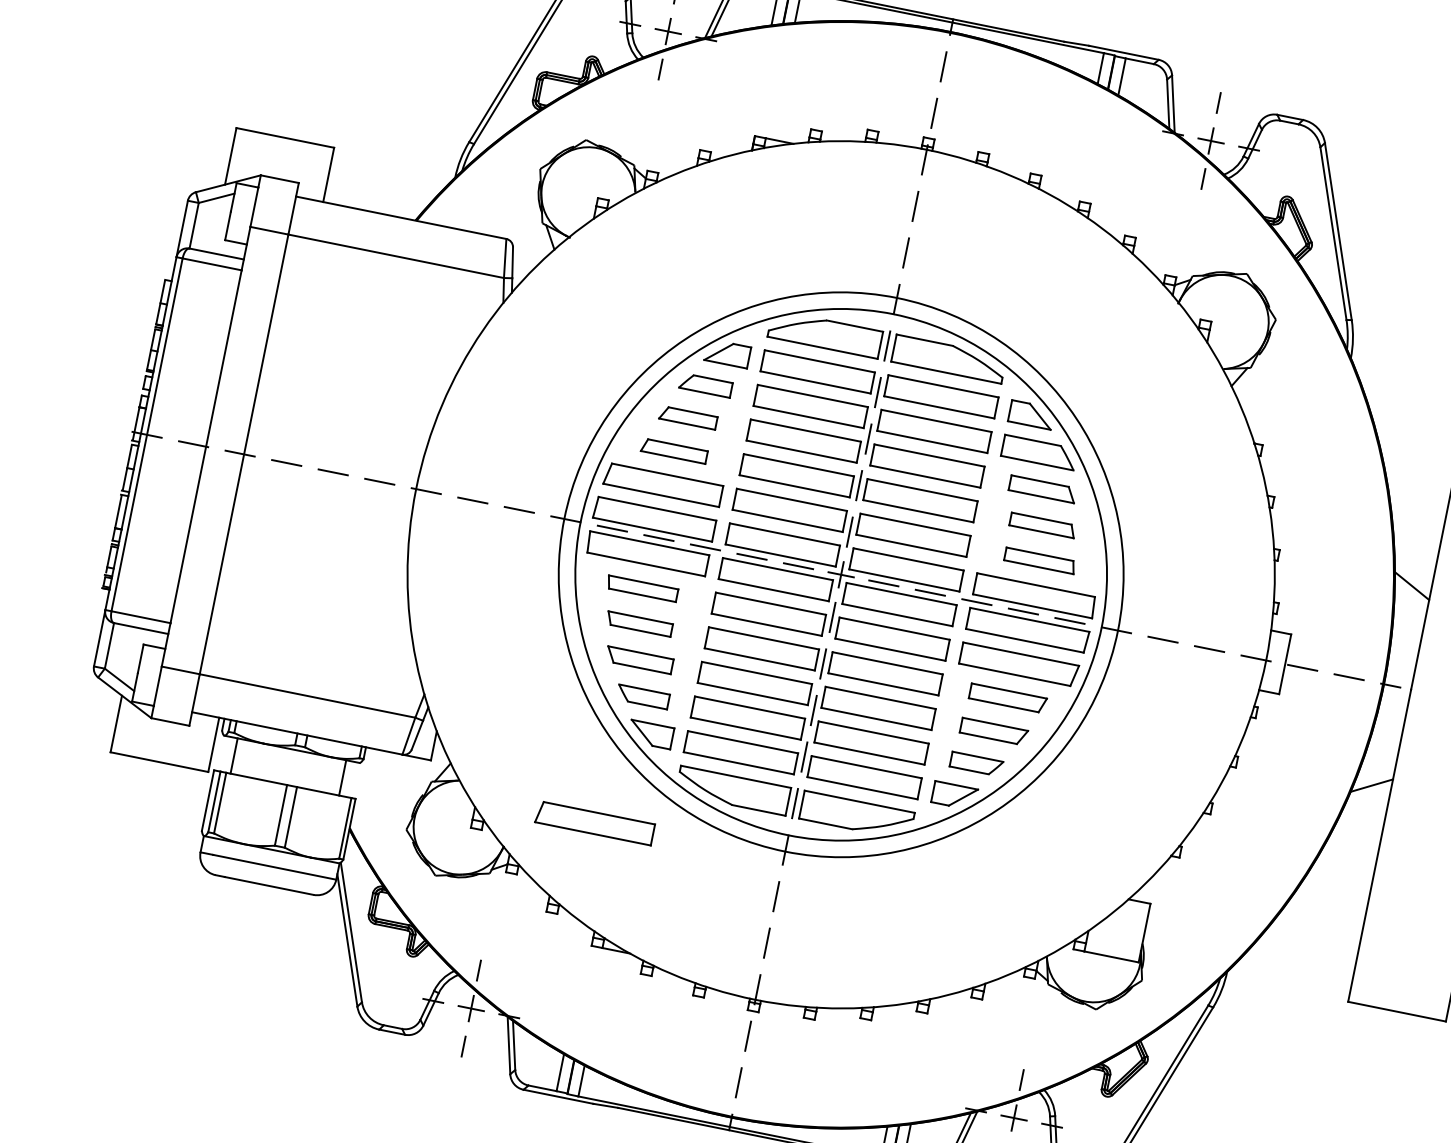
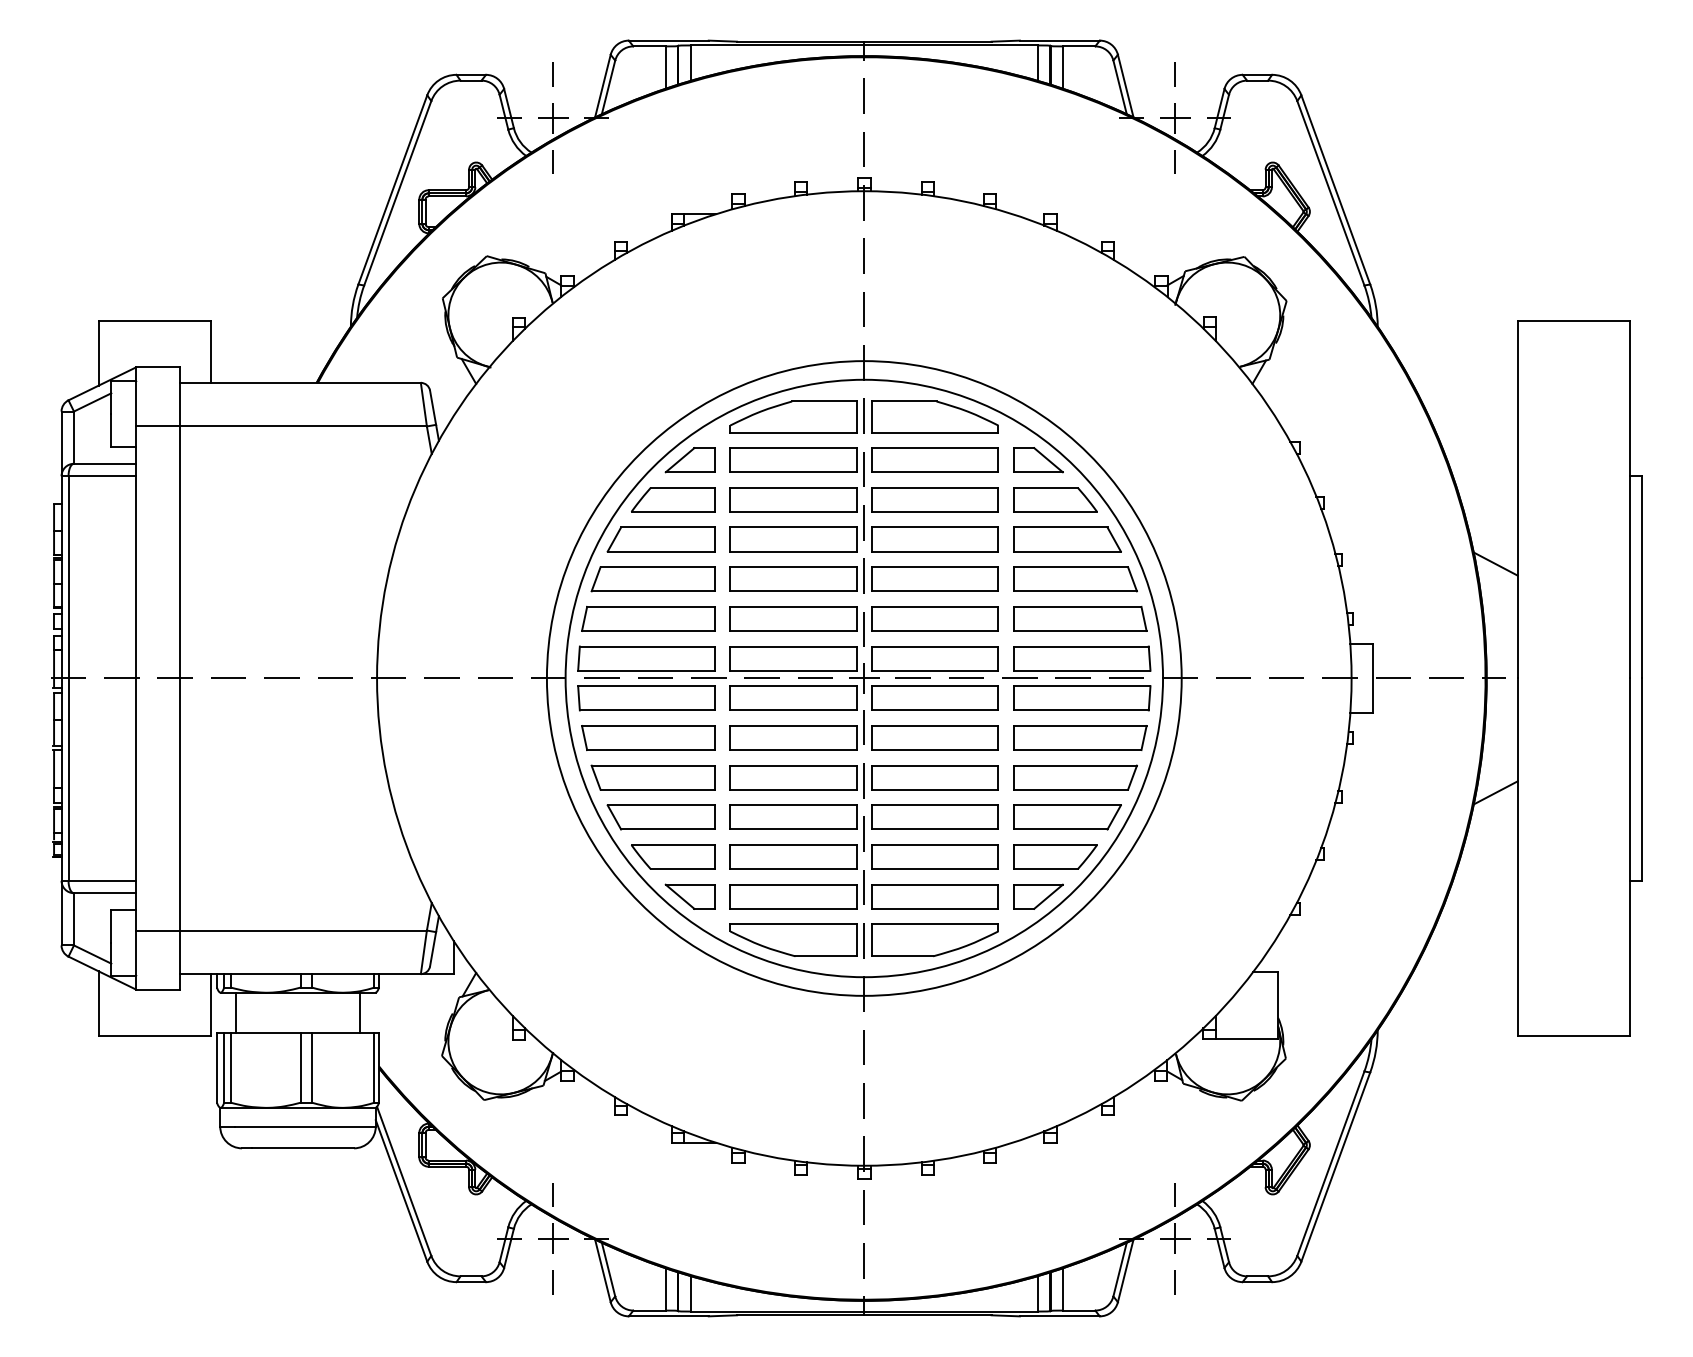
part: (706, 385) -> (673, 499), size x1.43
part: (687, 417) -> (660, 539), size x1.67
part: (673, 451) -> (652, 579), size x1.67
part: (1042, 489) -> (1067, 539), size x1.43
part: (1042, 525) -> (1075, 579), size x1.67
part: (1040, 560) -> (1080, 618), size x1.67
part: (642, 588) -> (648, 737), size x1.67
part: (639, 623) -> (652, 777), size x1.67
part: (638, 660) -> (660, 817), size x1.43
part: (643, 696) -> (673, 856), size x1.43
part: (1007, 698) -> (1075, 777), size x1.43
part: (993, 731) -> (1067, 817), size x1.43
part: (976, 763) -> (1055, 856), size x1.43
part: (595, 822) -> (648, 1006), removed

